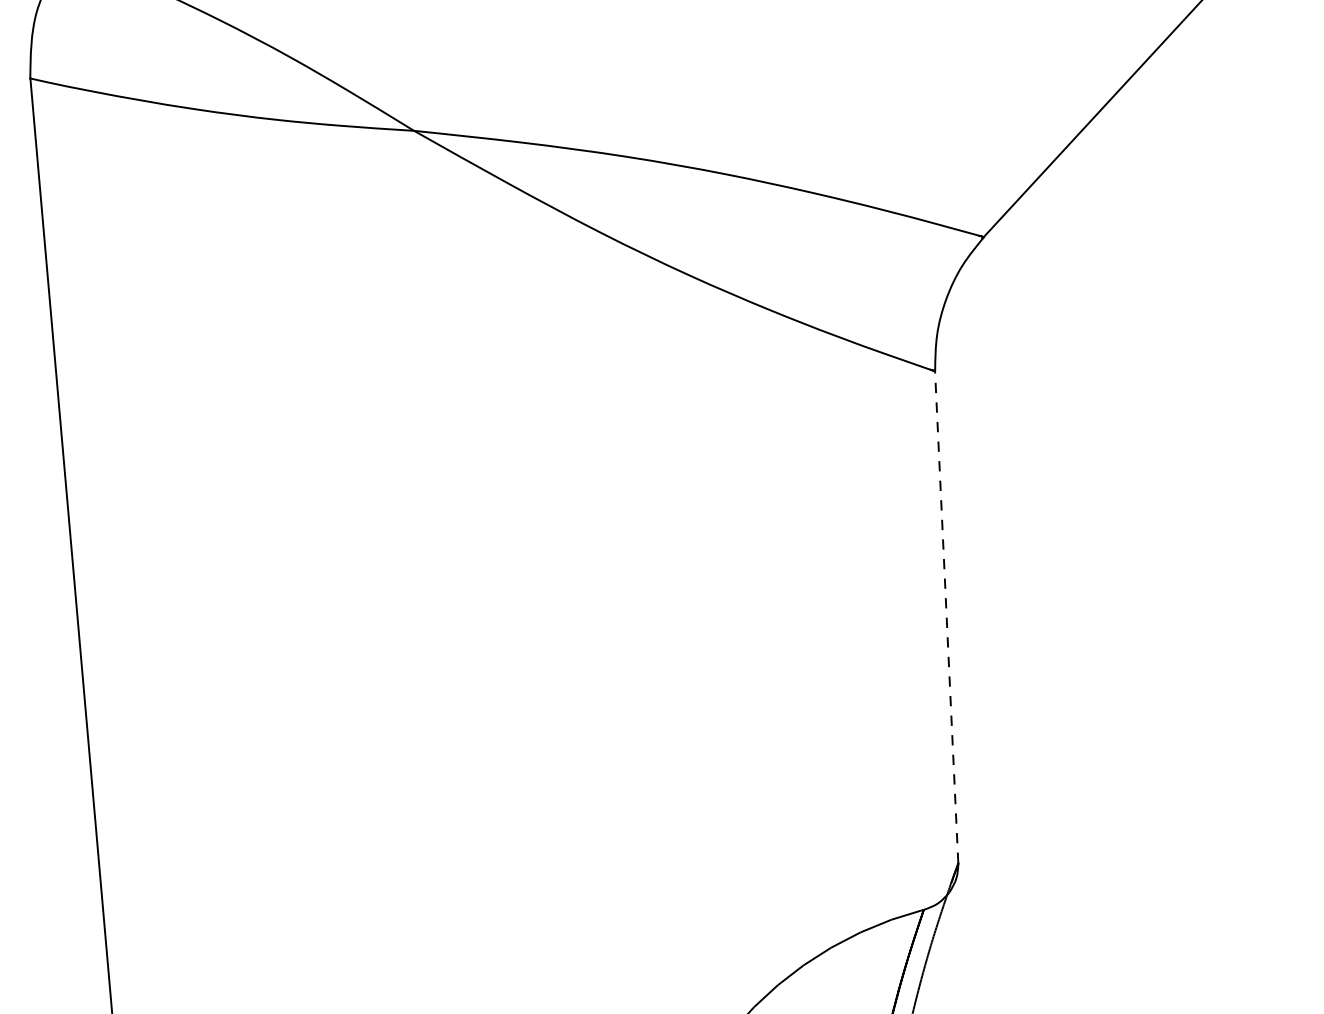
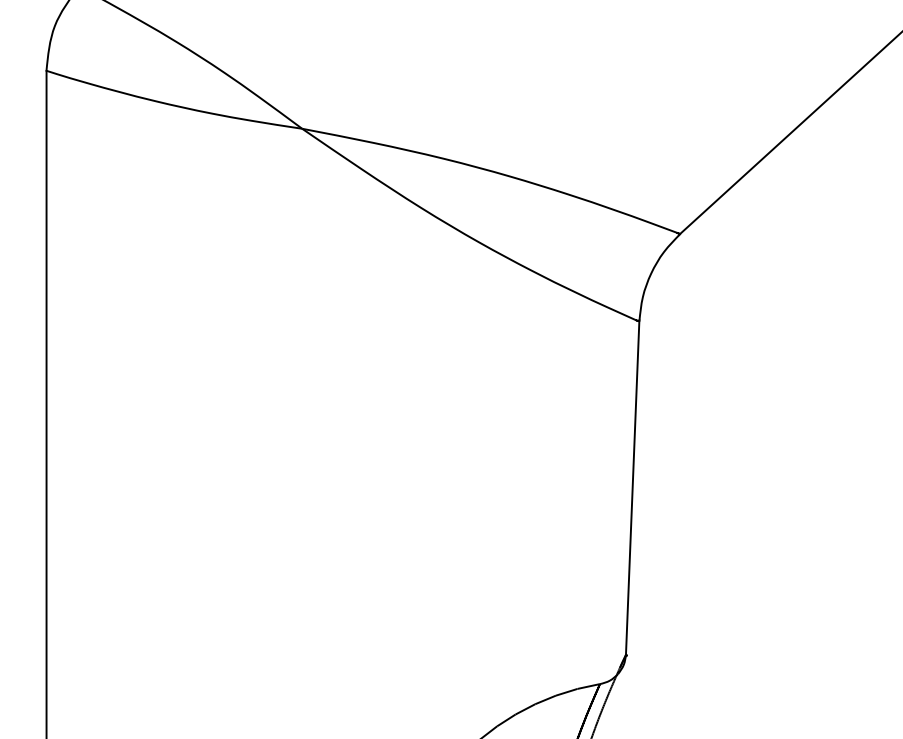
line: (946, 614) -> (632, 486), dashed -> solid

